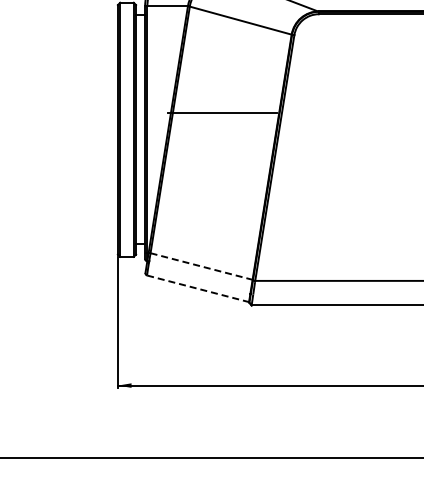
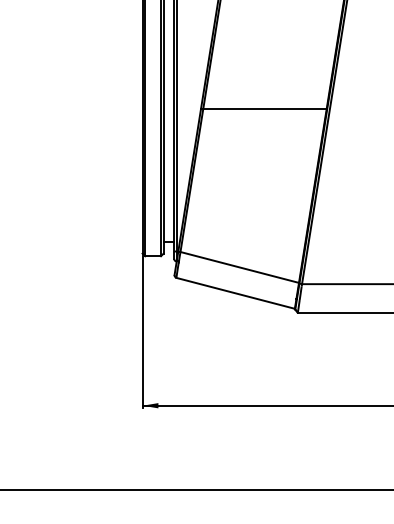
line: (222, 112) -> (264, 108), moved
line: (201, 266) -> (239, 267), dashed -> solid
line: (198, 288) -> (236, 292), dashed -> solid

